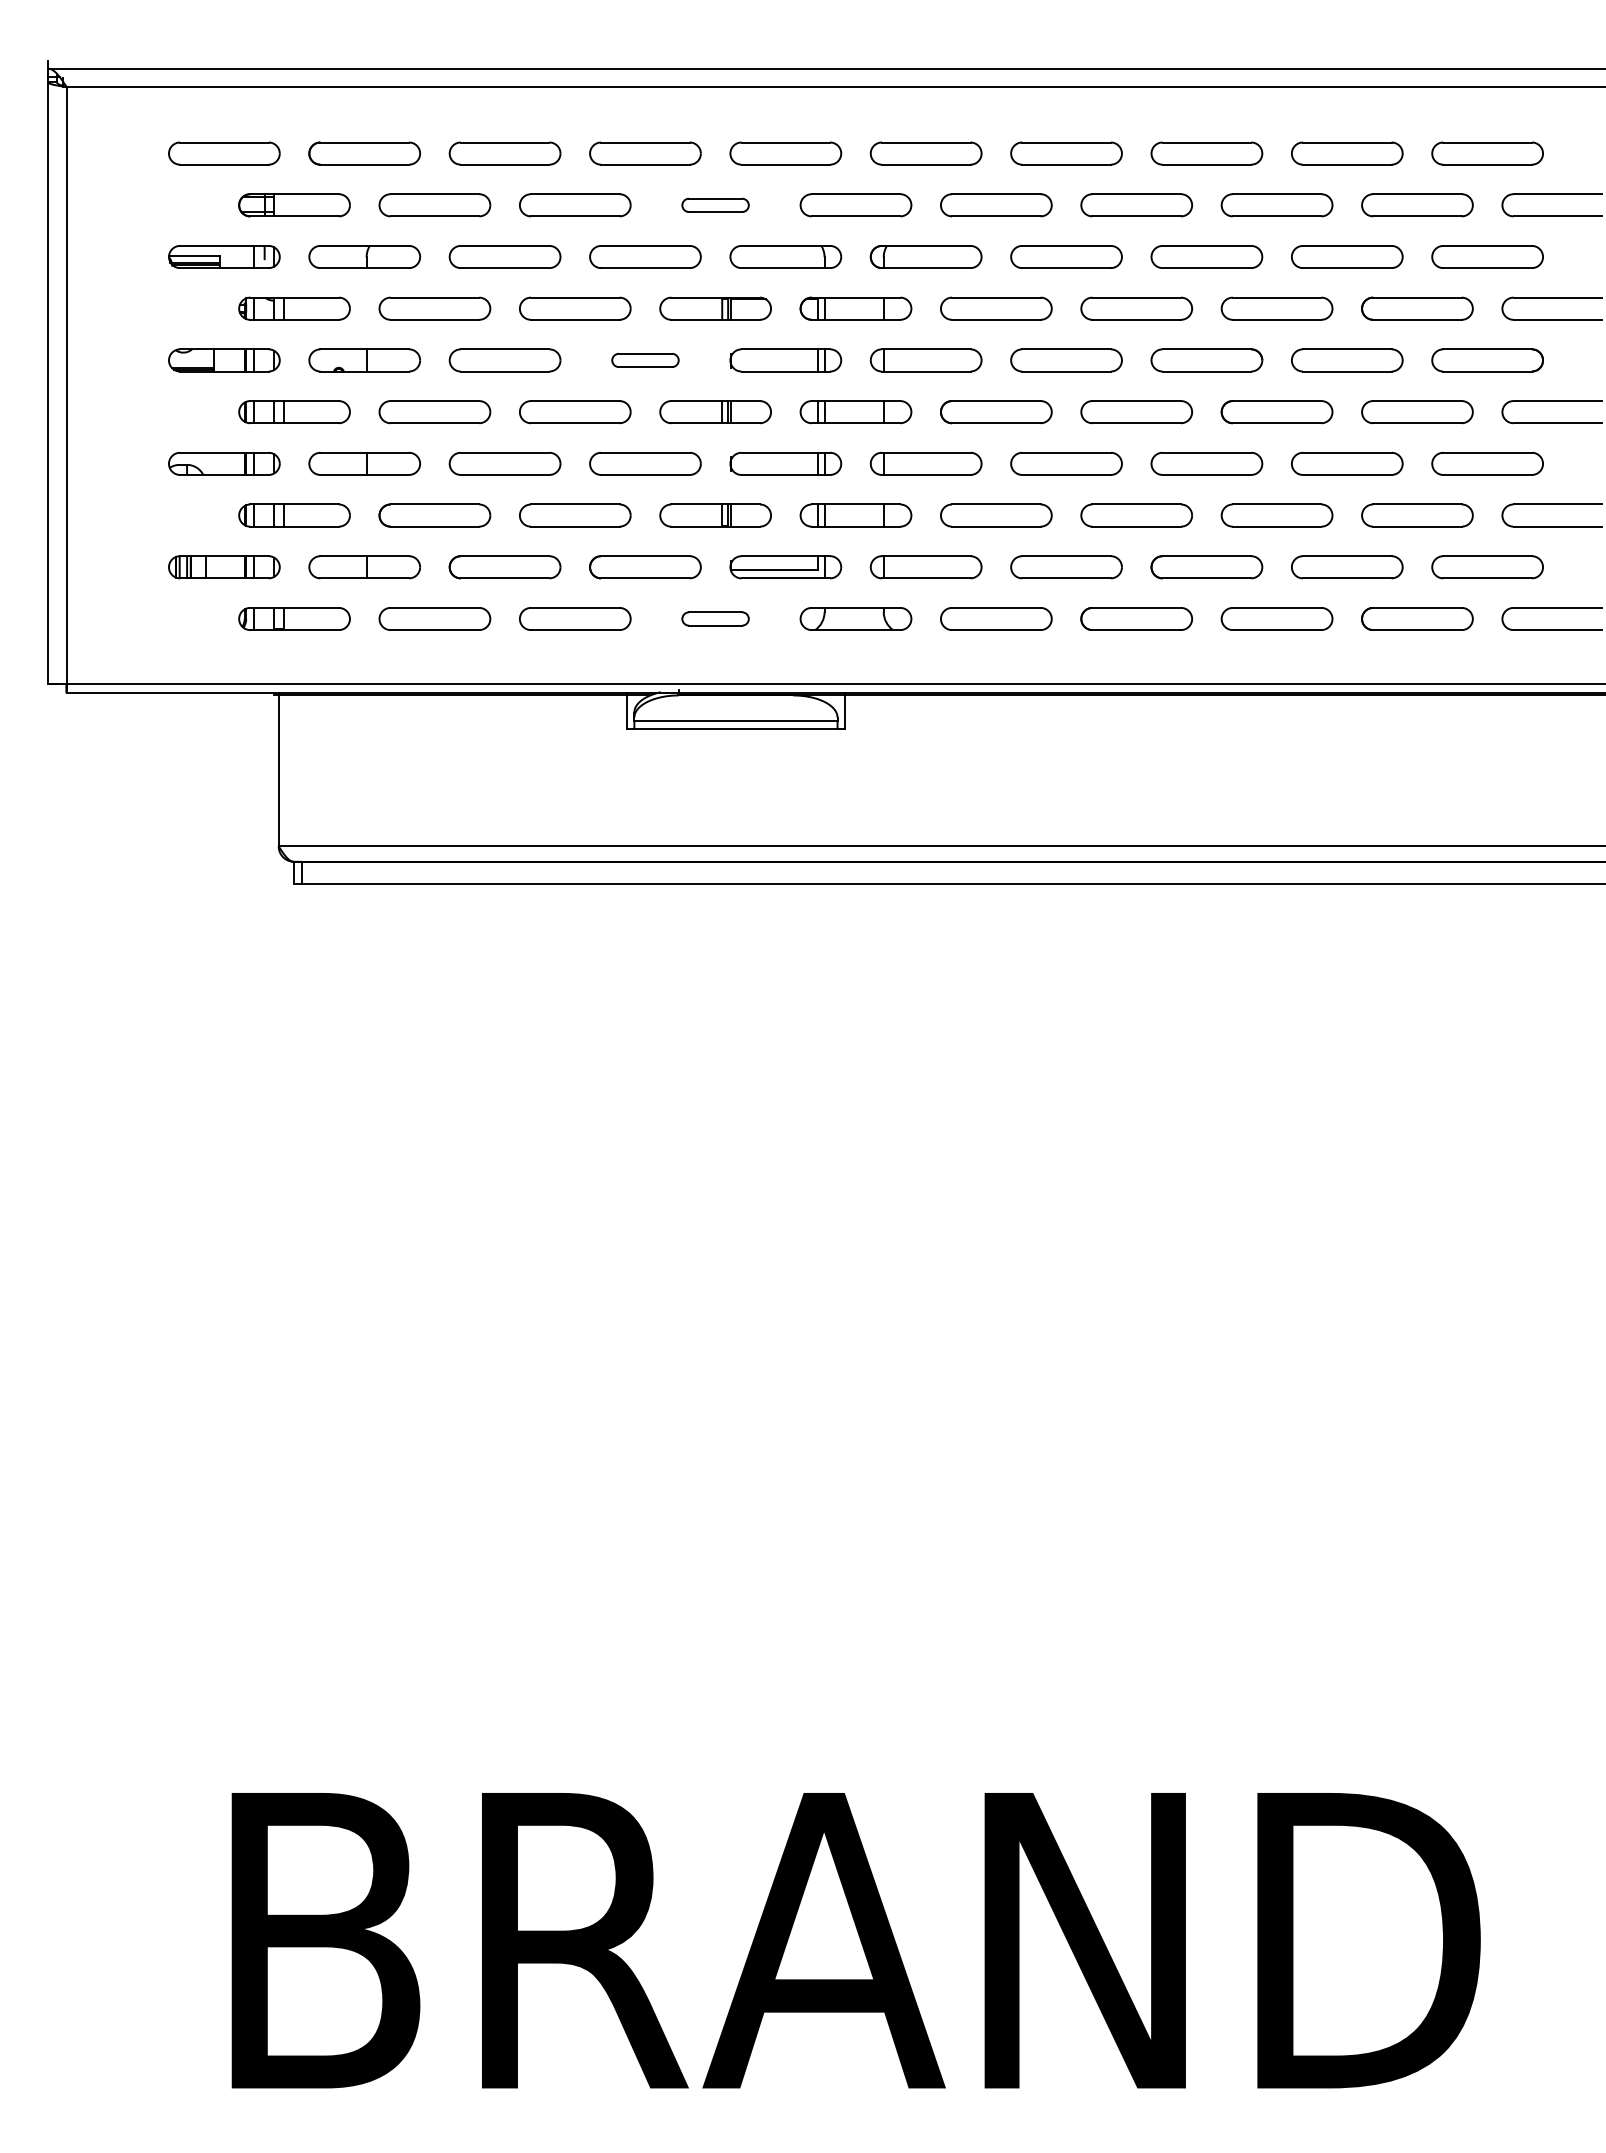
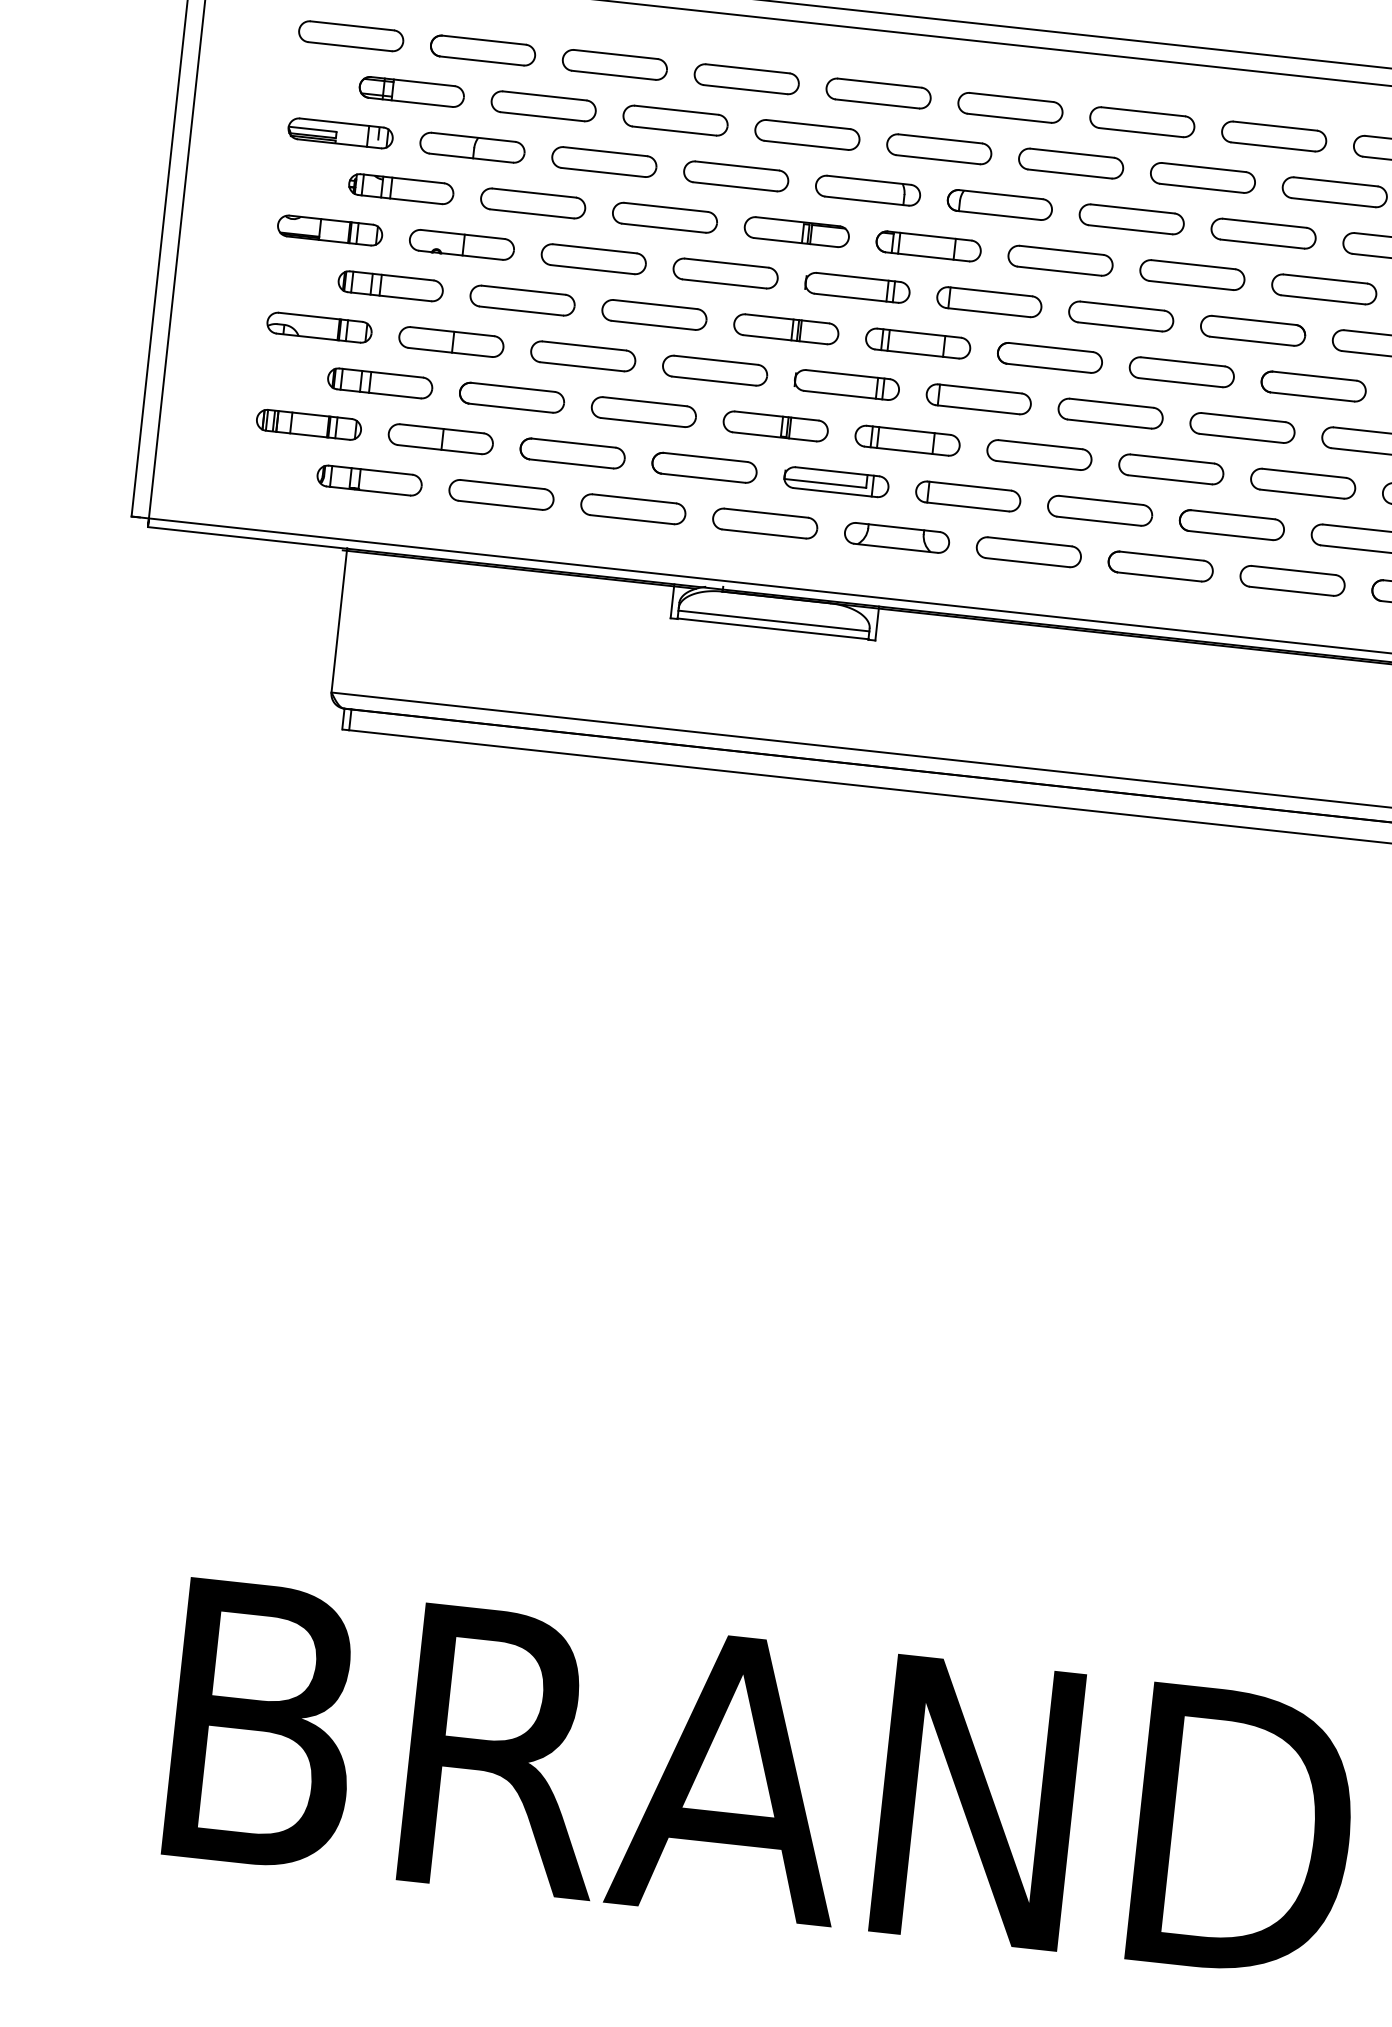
part: (715, 205) -> (807, 135), size x1.67
part: (645, 360) -> (725, 273), size x1.67
part: (715, 618) -> (765, 523), size x1.67

